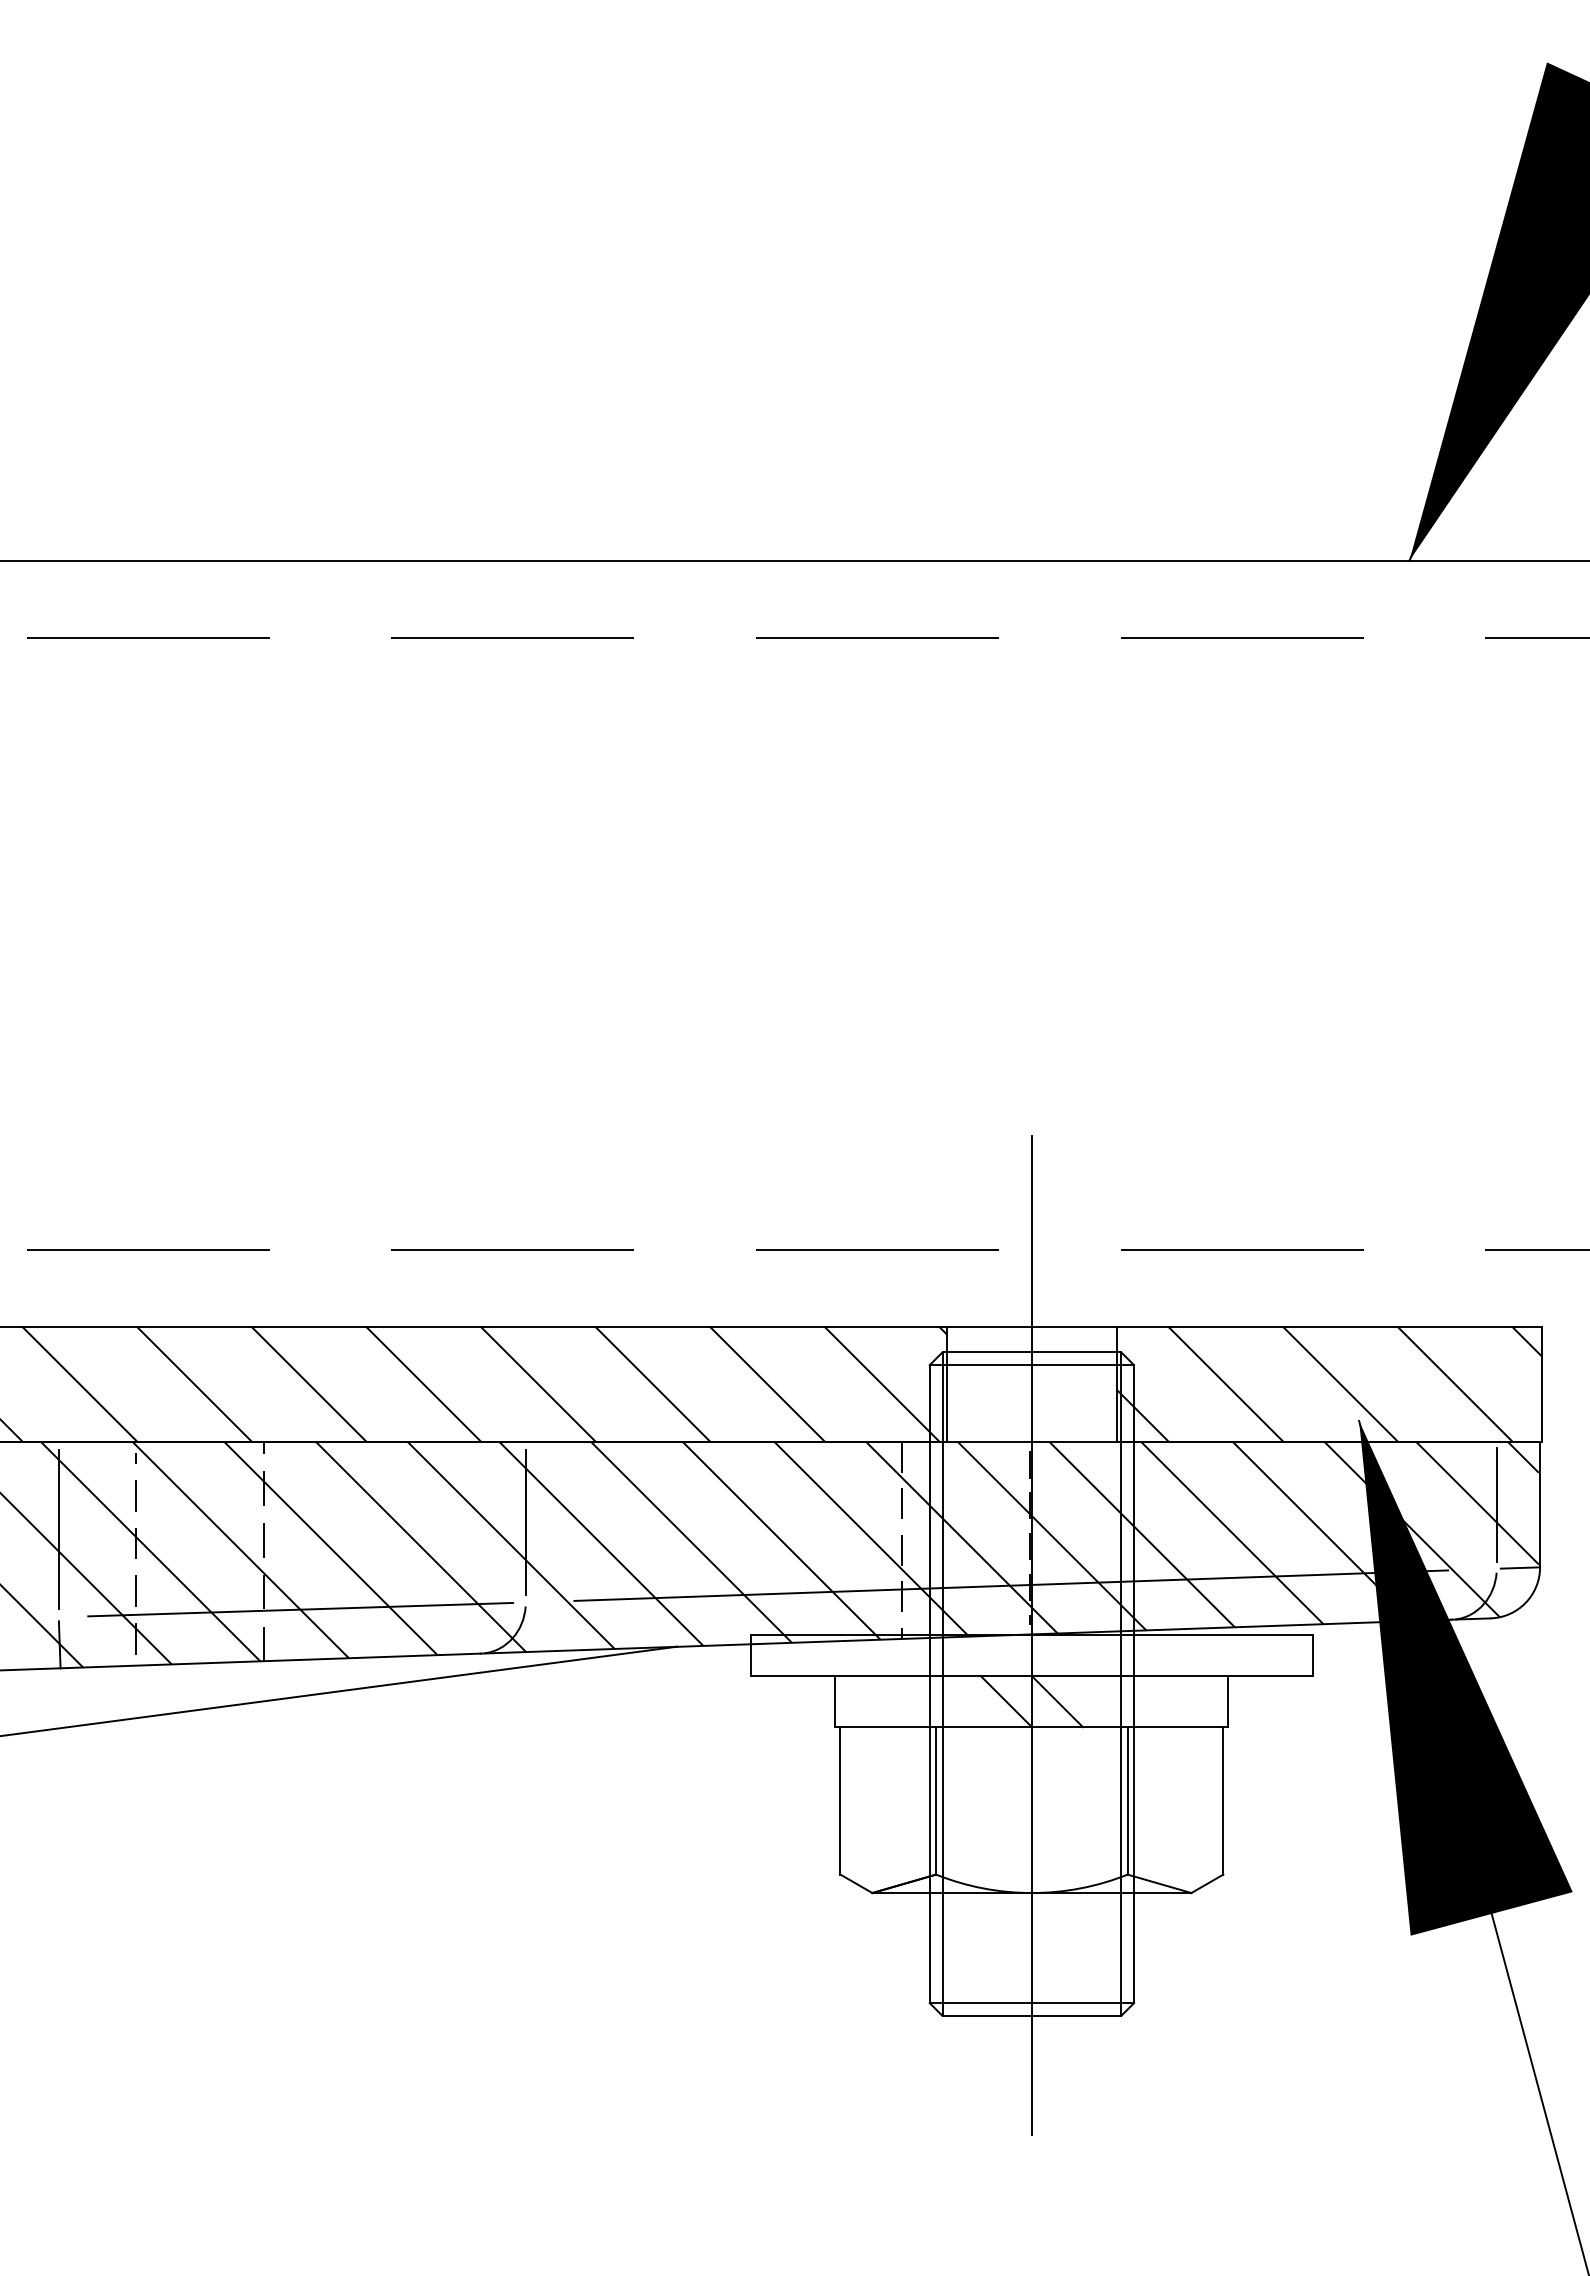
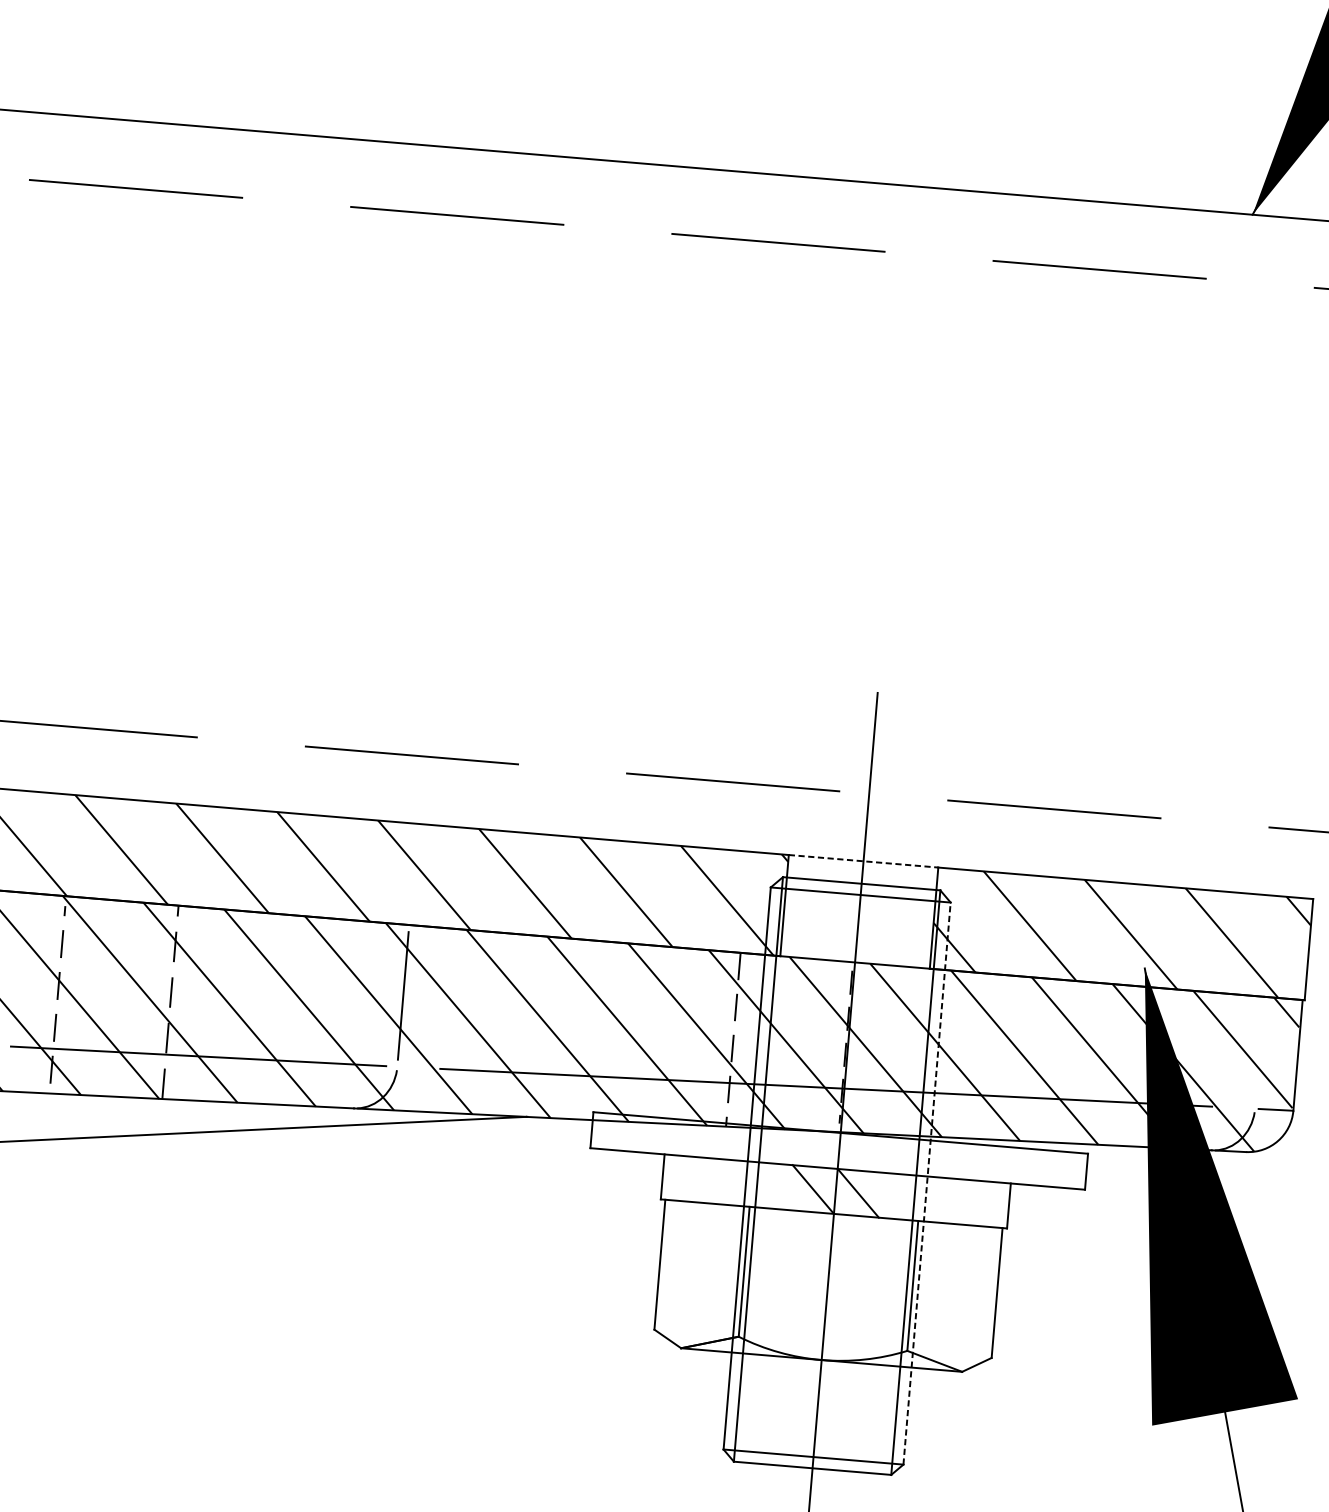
line: (1031, 1326) -> (863, 861), solid -> dashed
line: (1496, 1505) -> (1259, 1053), removed
line: (1133, 1683) -> (926, 1182), solid -> dashed

